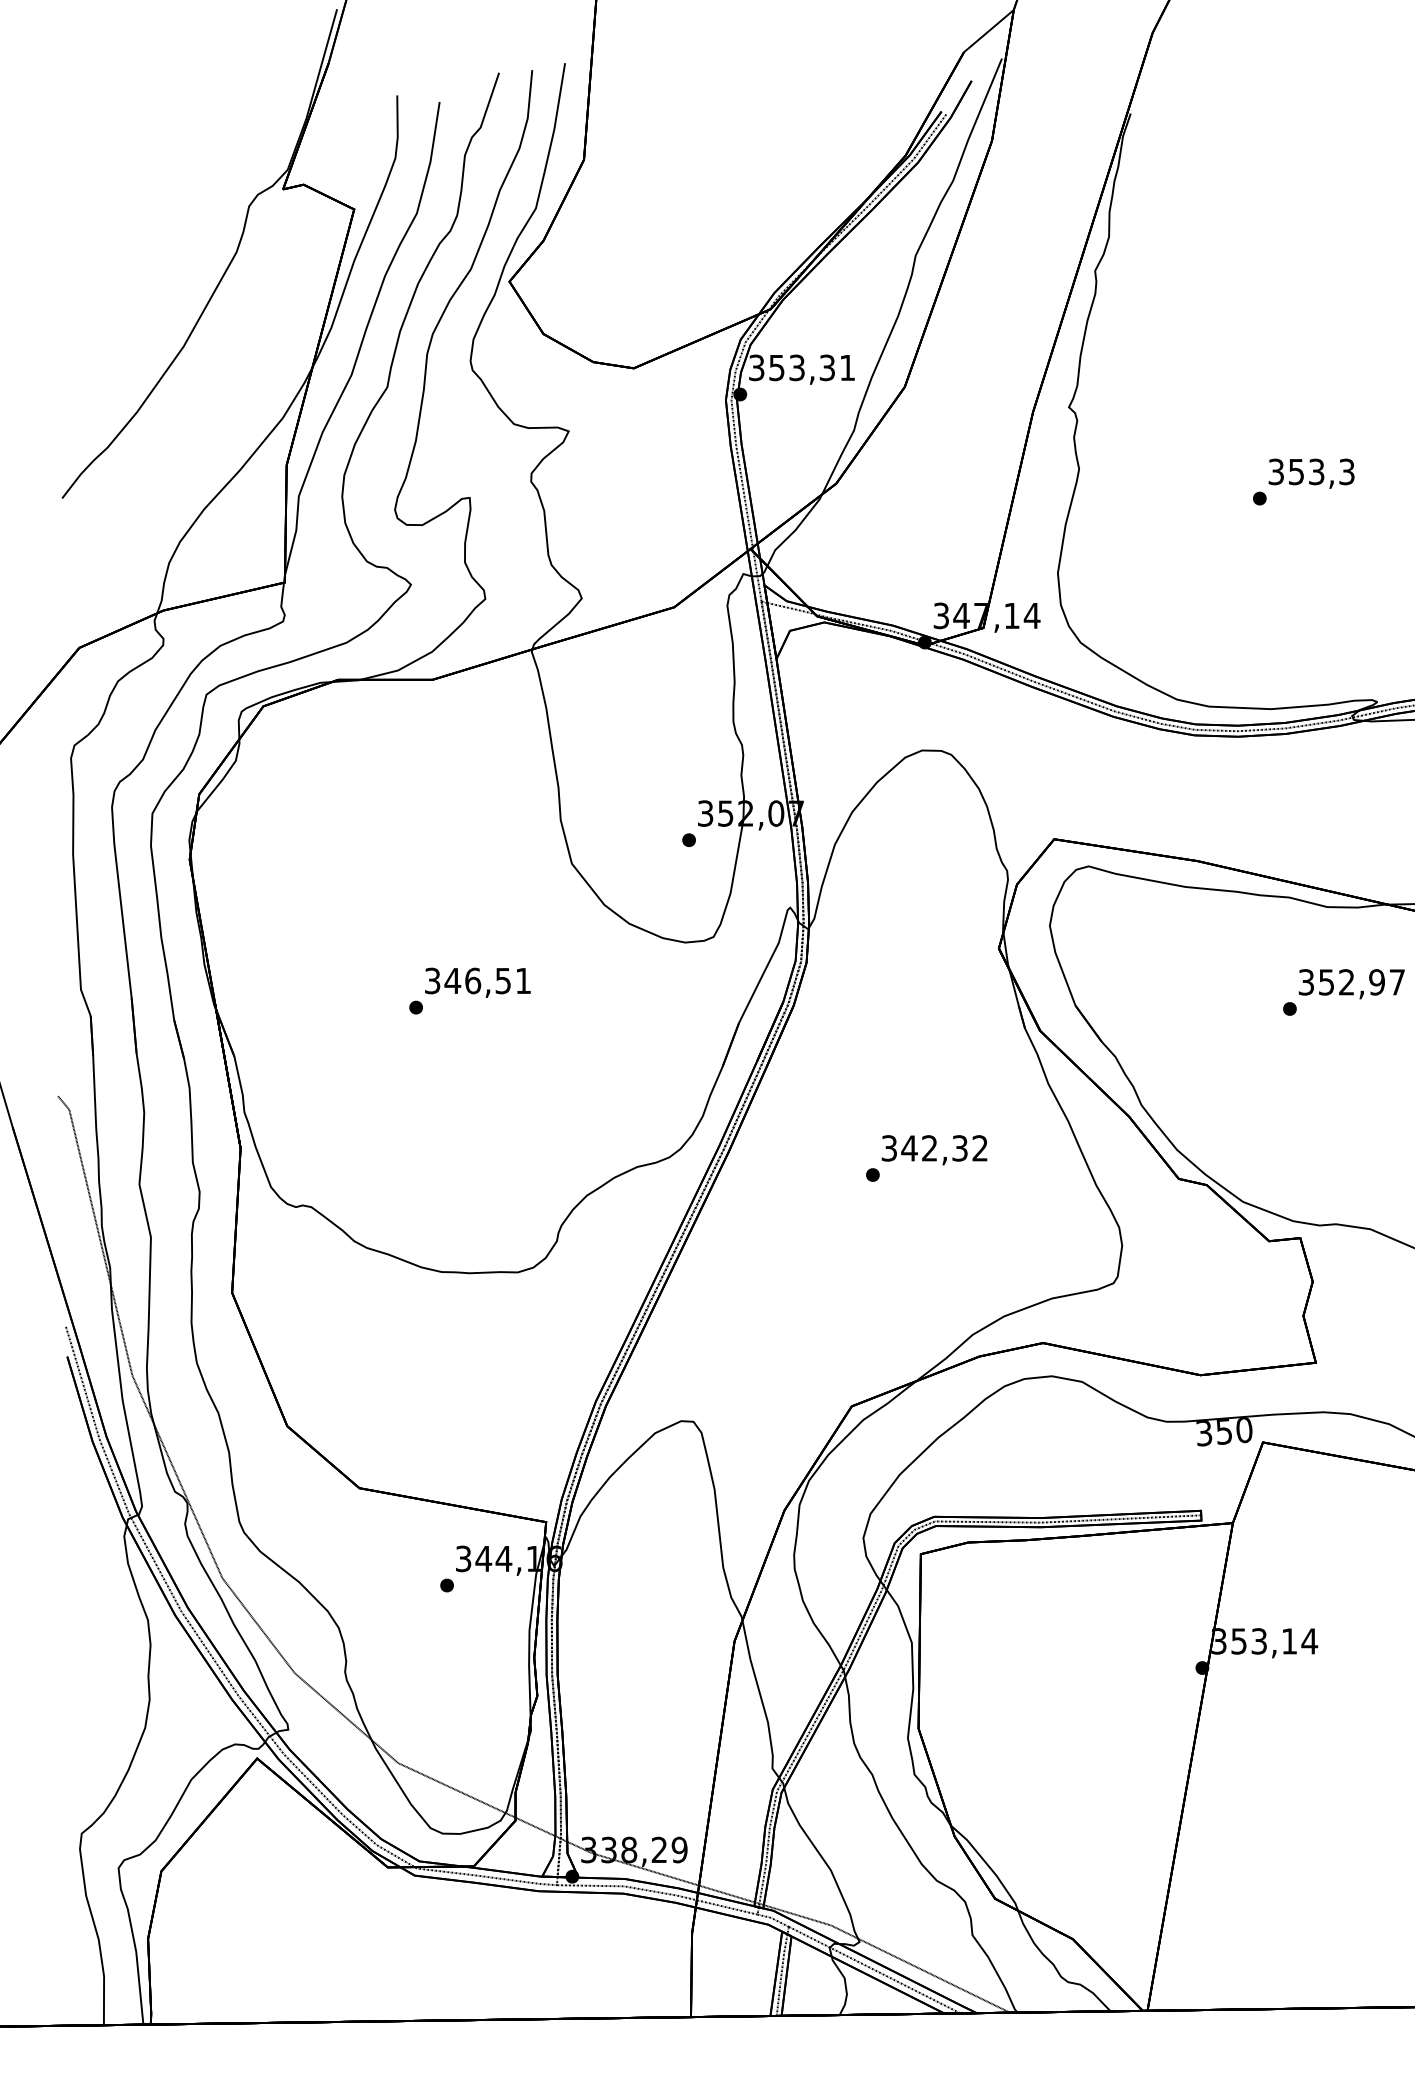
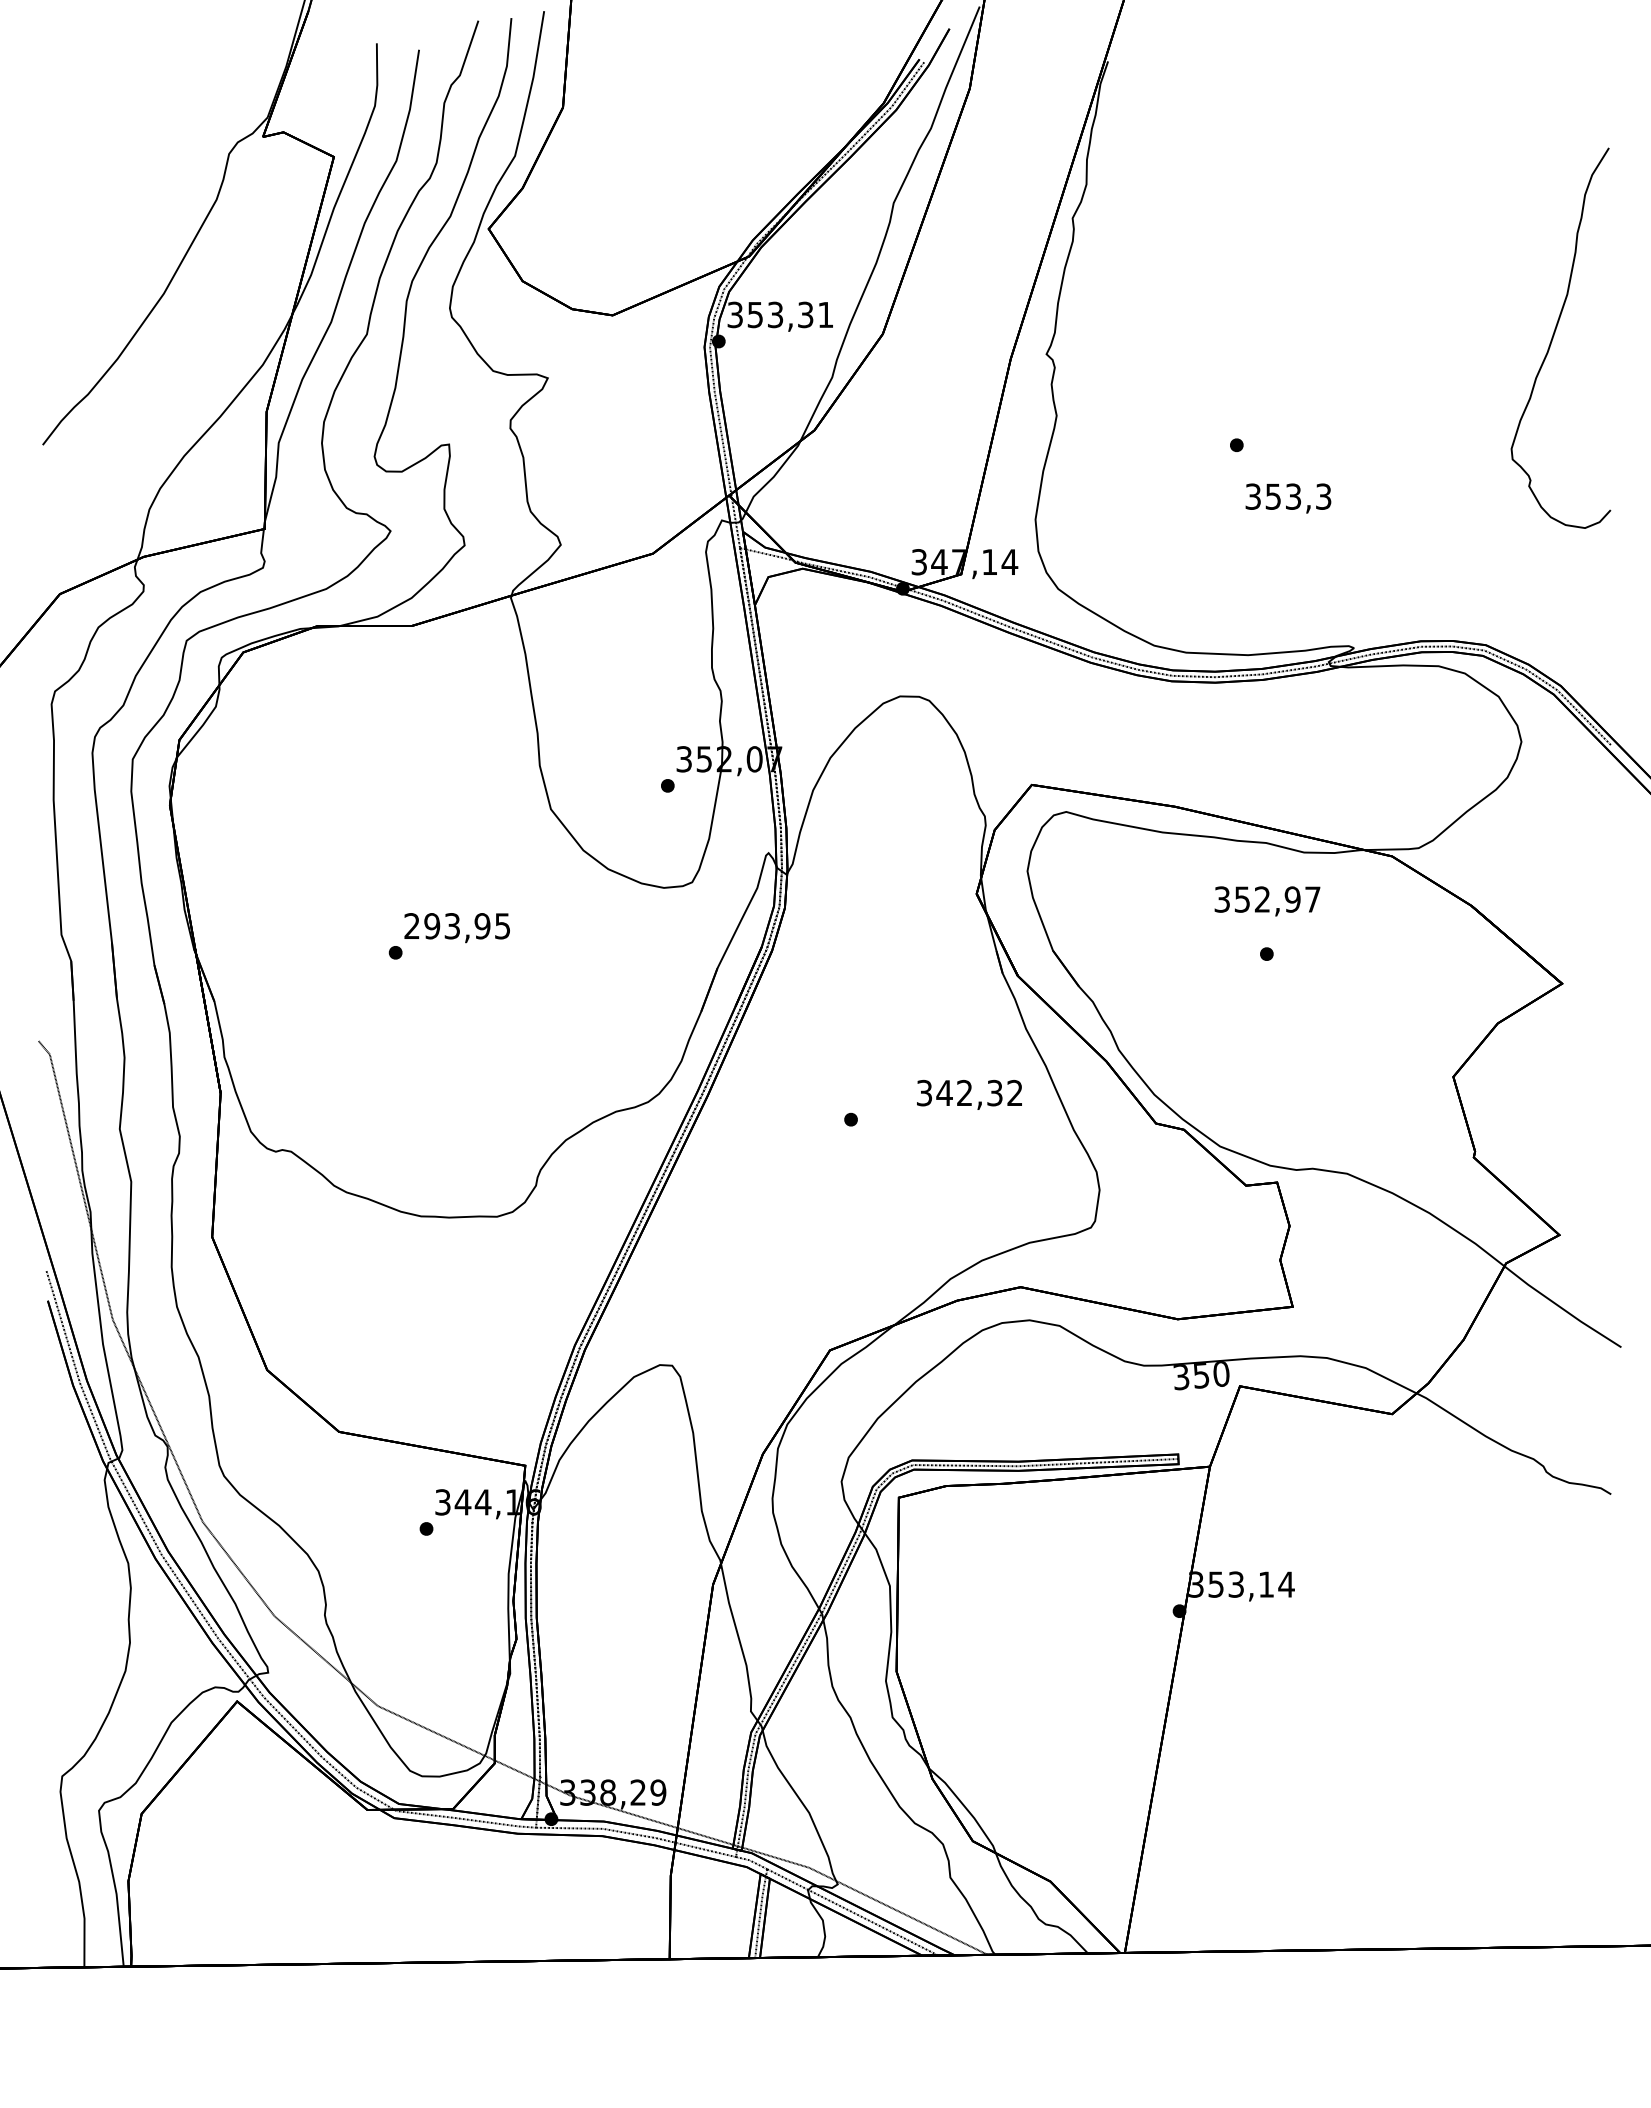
text: (1311, 473) -> (1288, 498), moved
text: (477, 981) -> (456, 926), 346,51 -> 293,95
text: (1351, 984) -> (1267, 901), moved
text: (934, 1149) -> (969, 1094), moved

